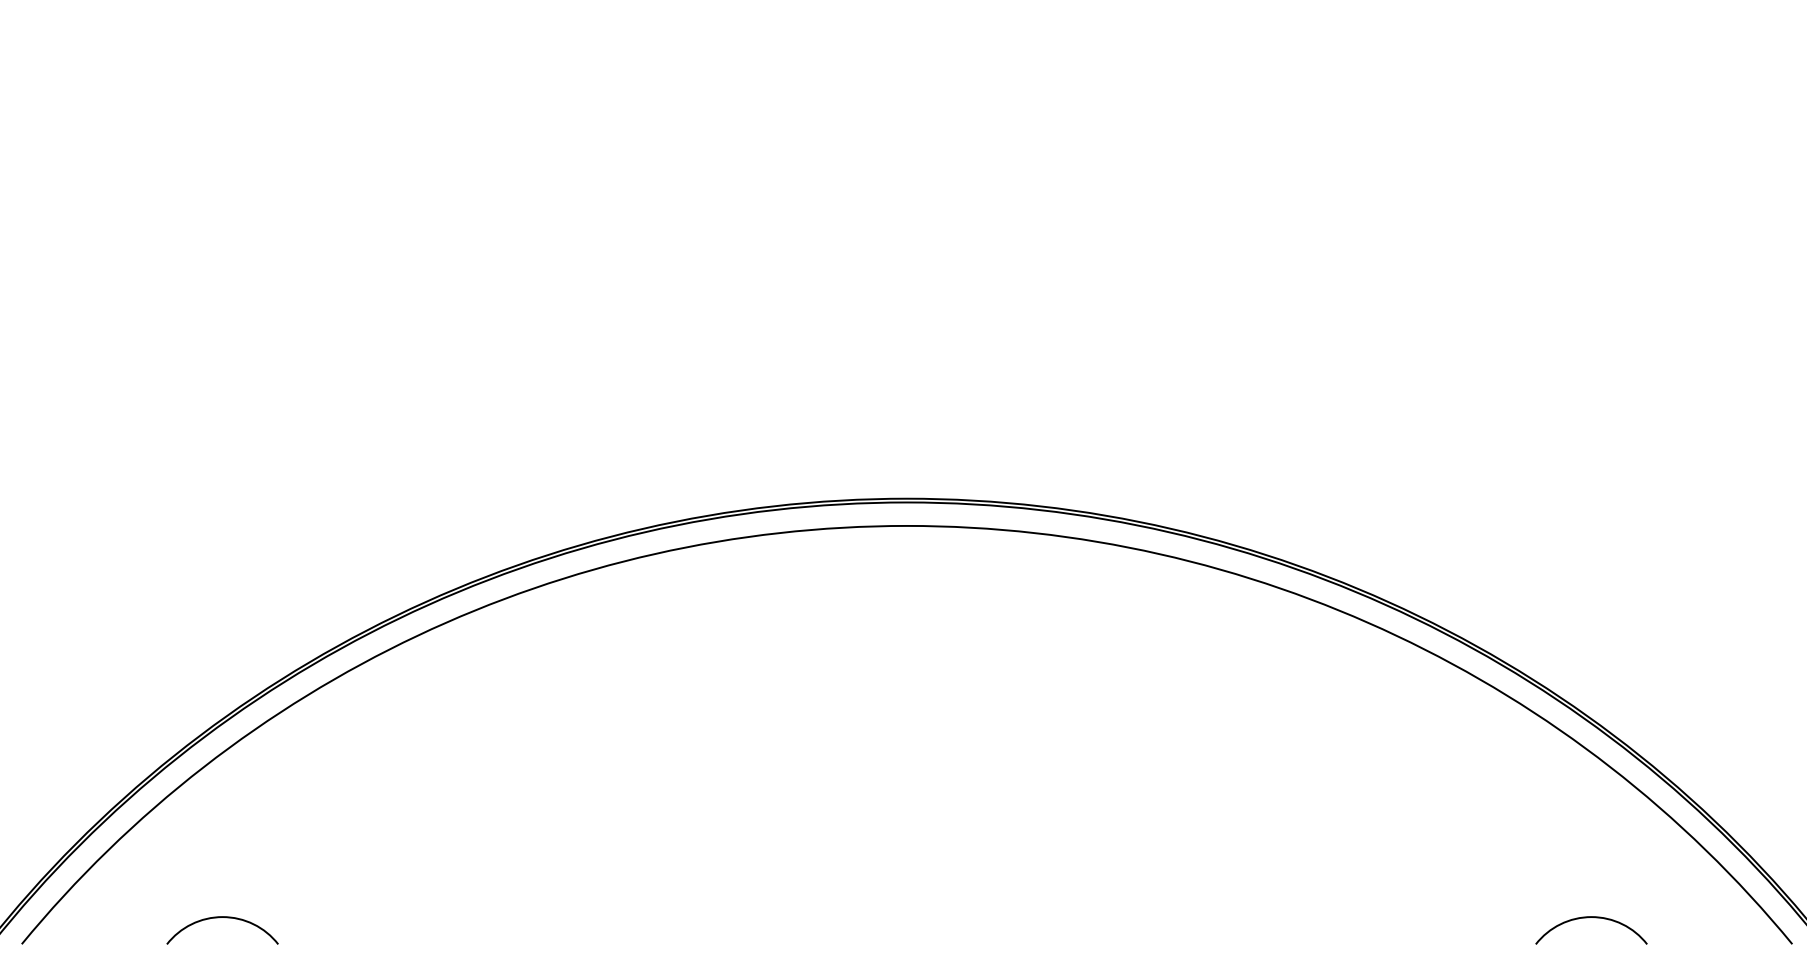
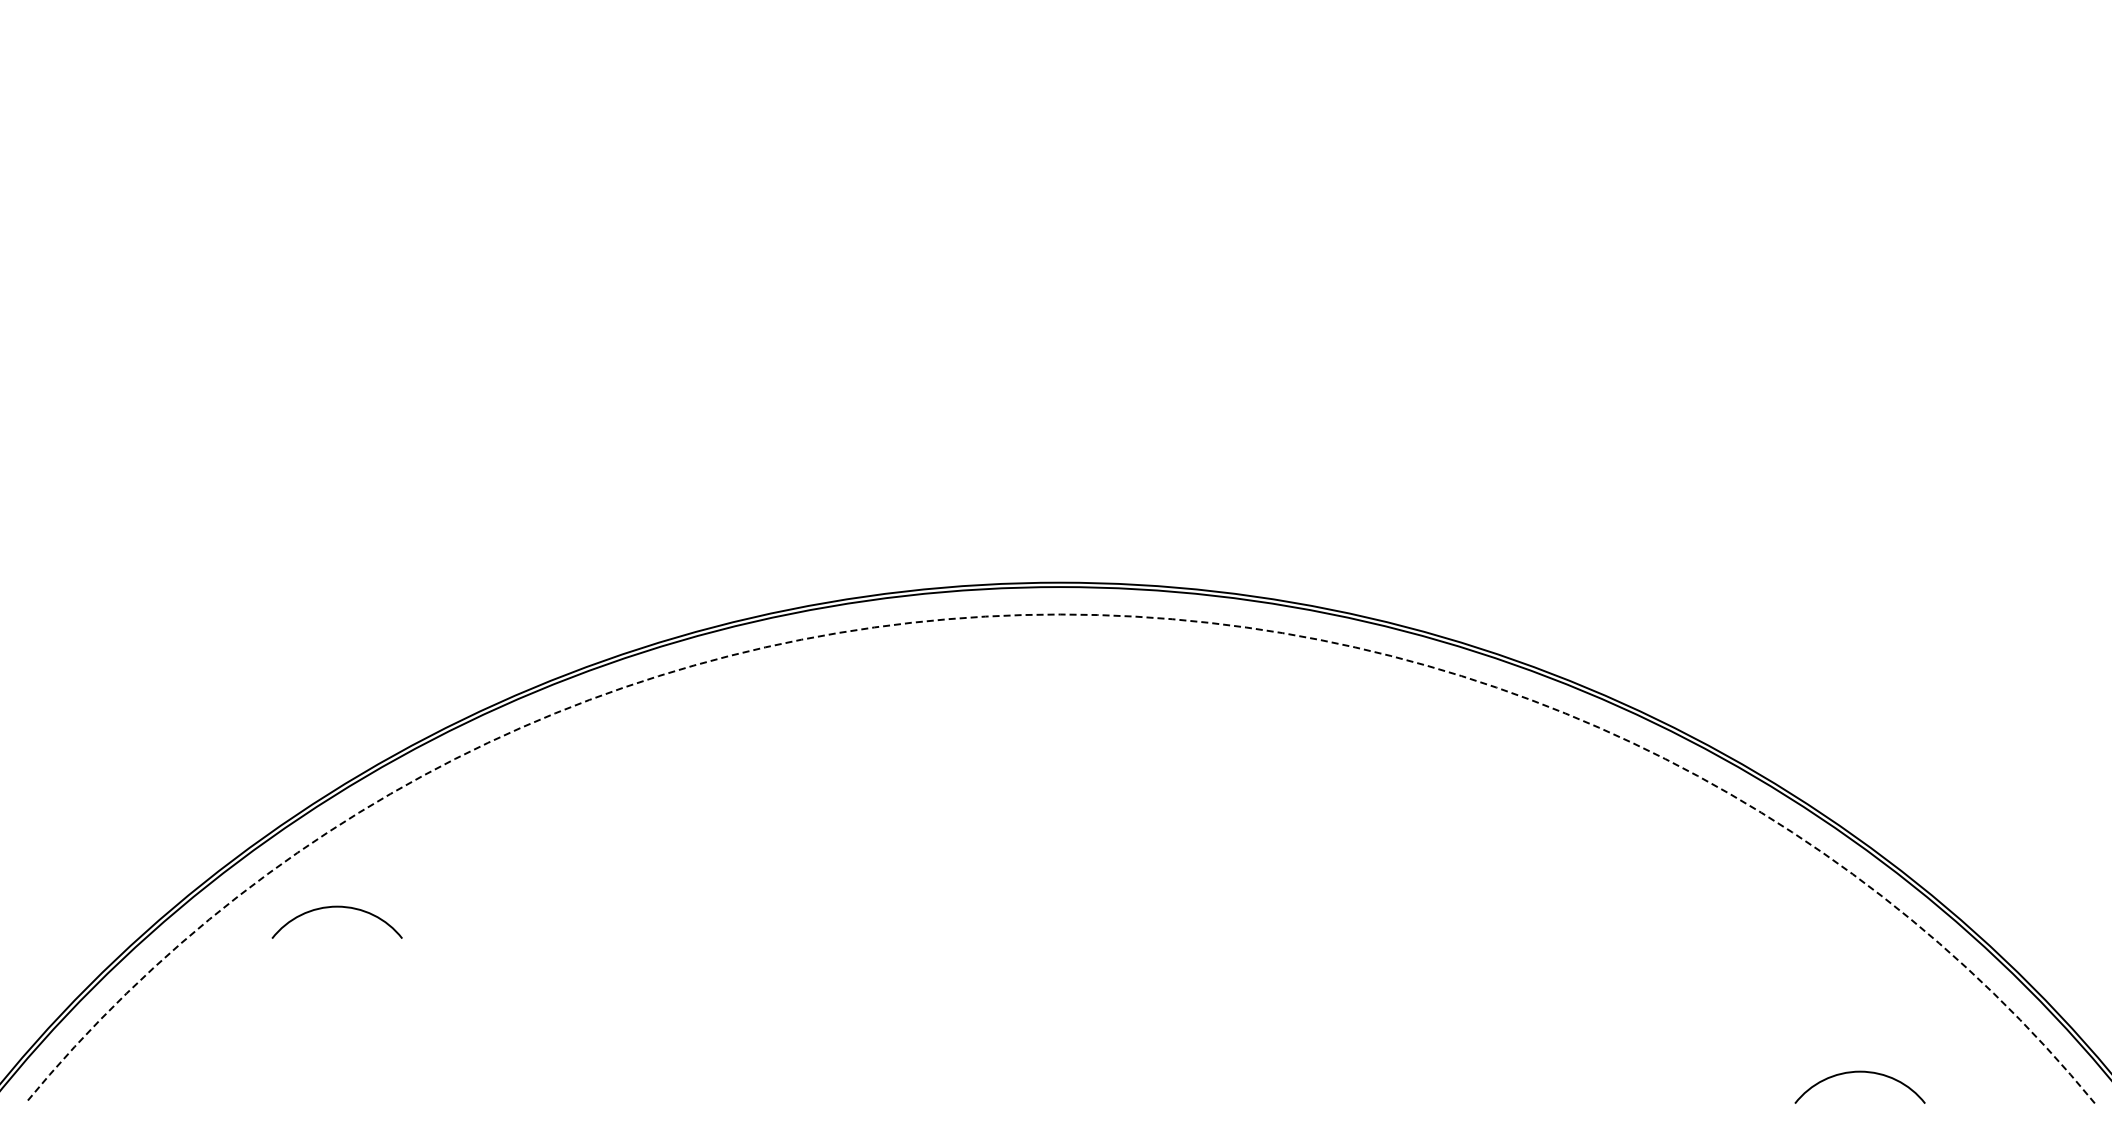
arc: (907, 525) -> (1060, 614), solid -> dashed
arc: (222, 917) -> (336, 907), moved

